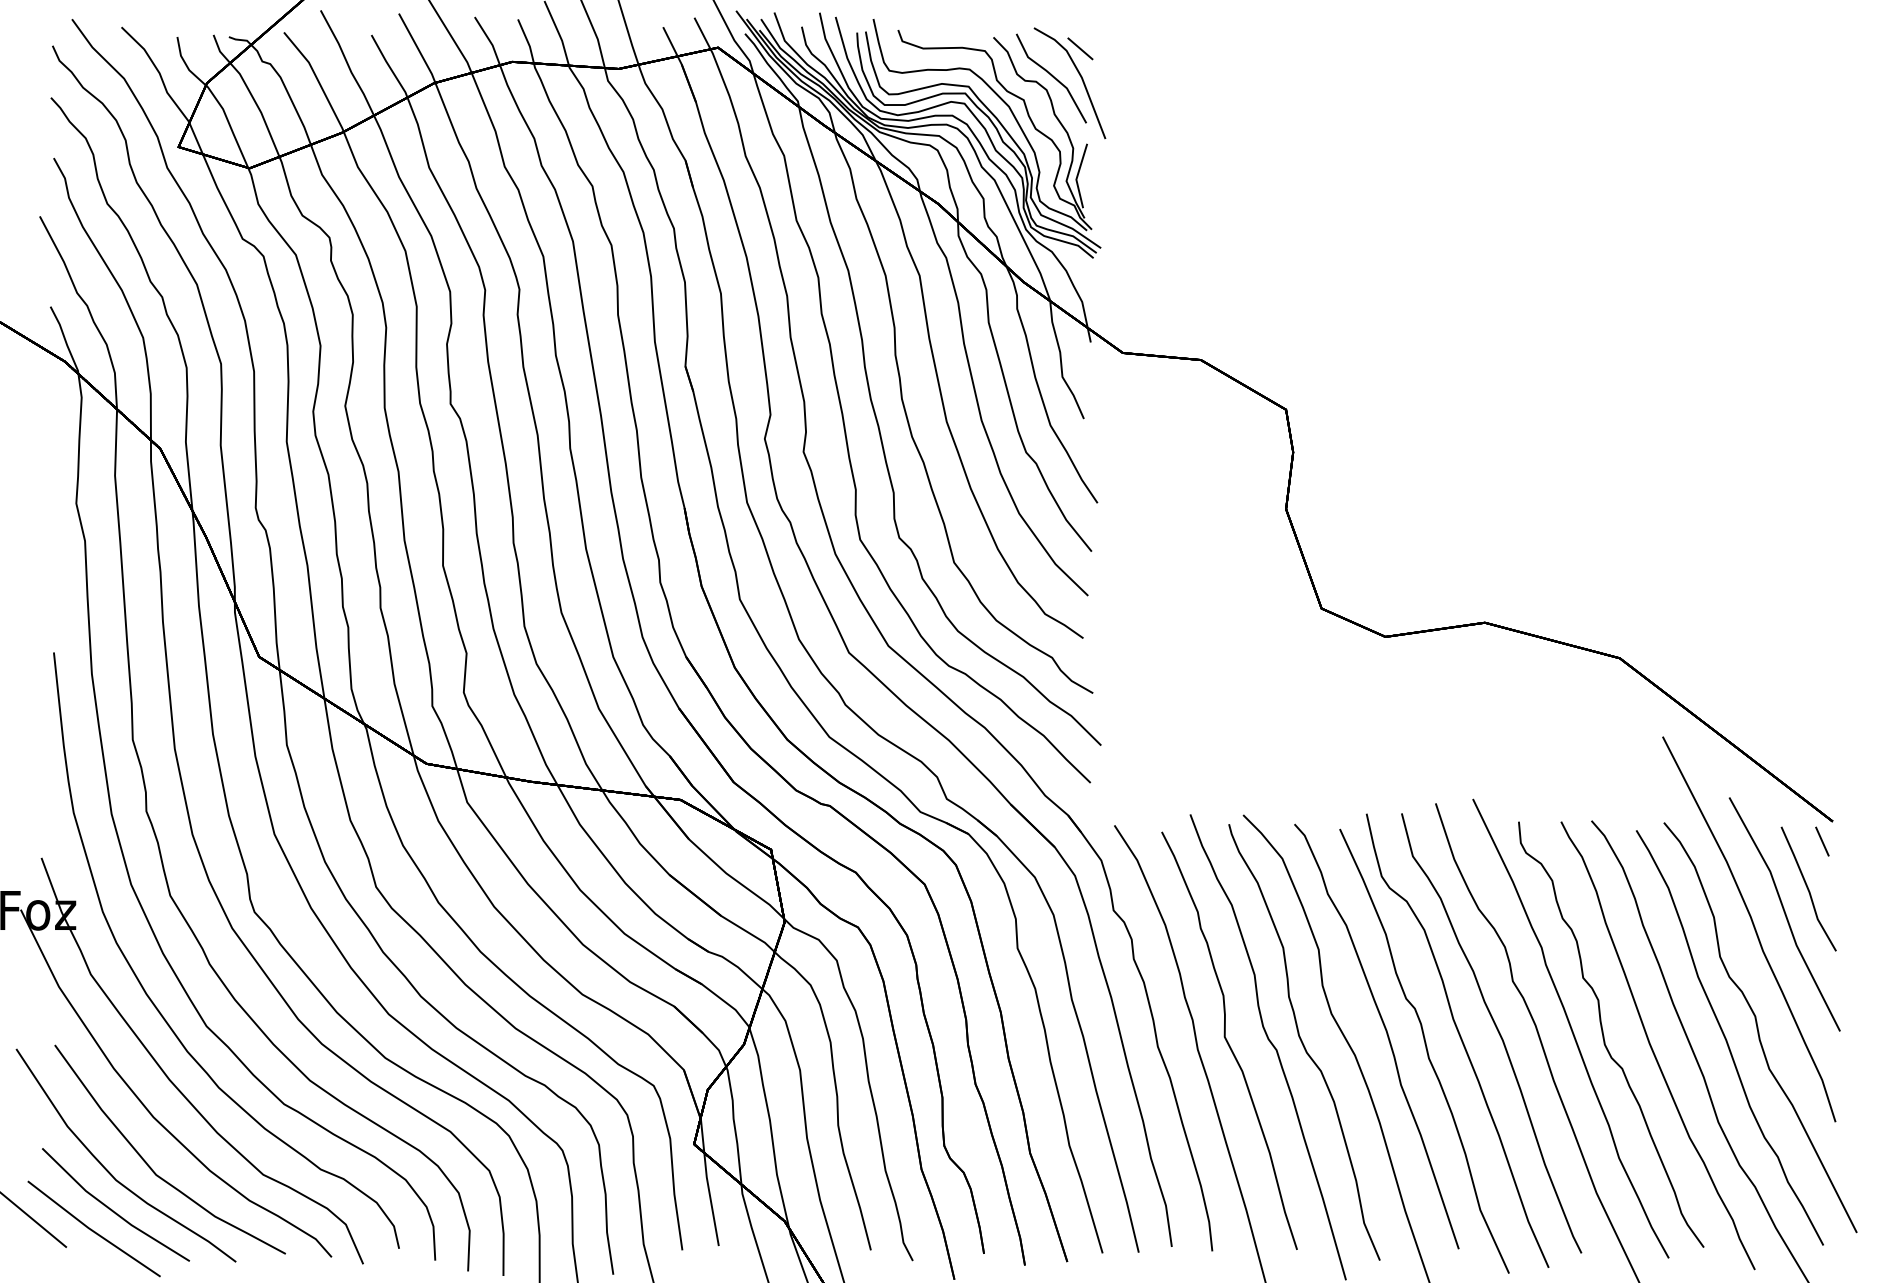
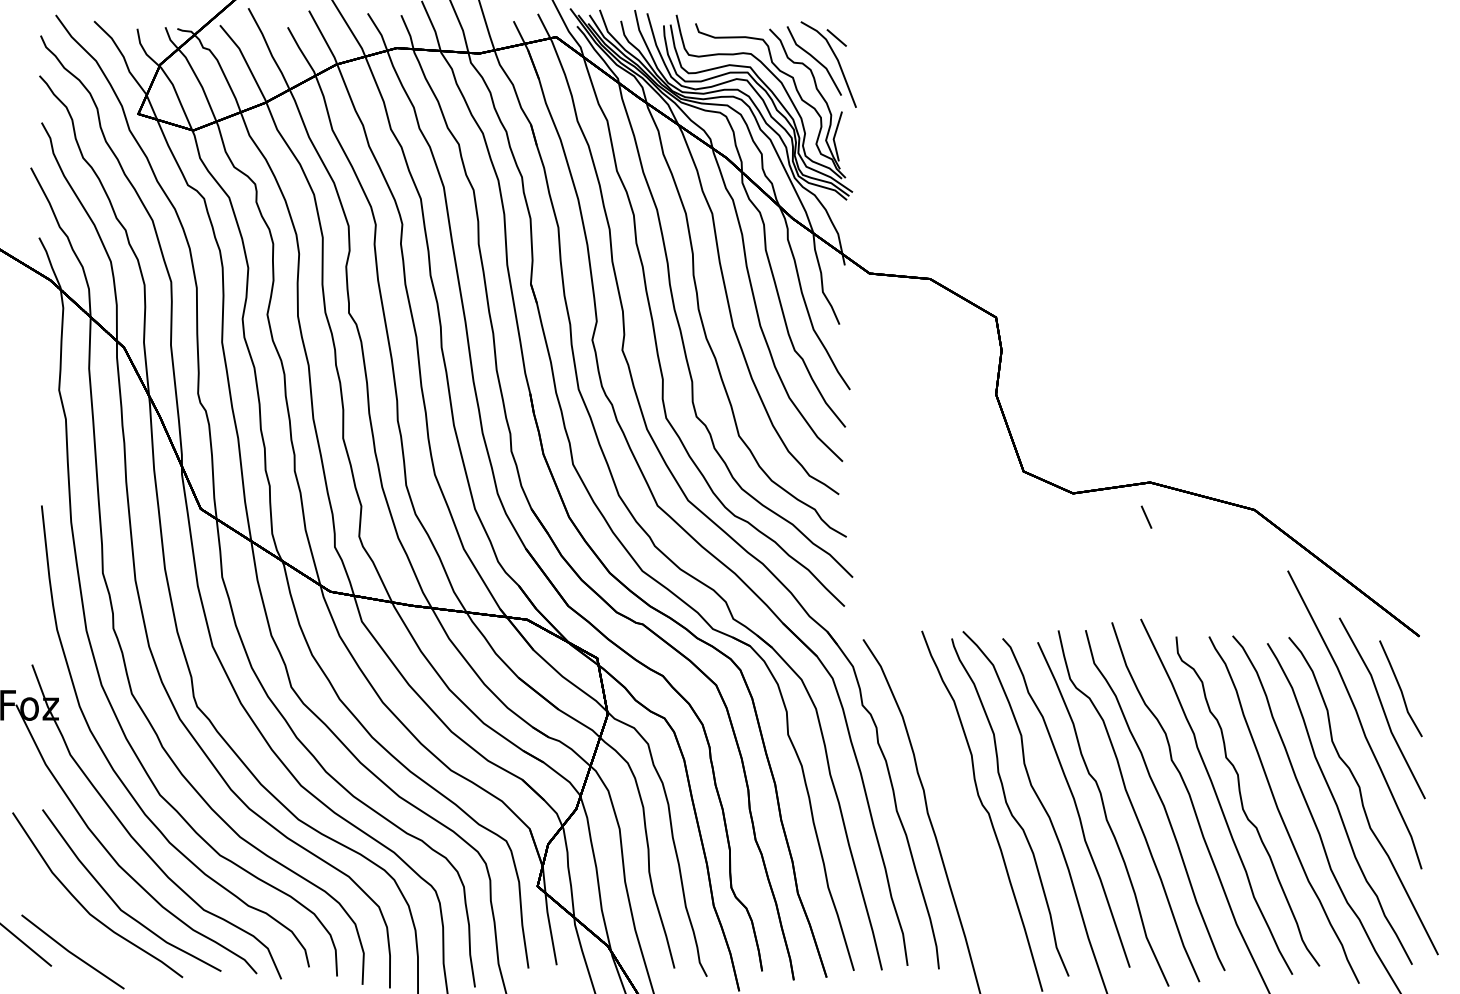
line: (1822, 841) -> (1146, 517), moved
part: (1229, 1040) -> (952, 806), removed
part: (111, 1208) -> (86, 936), removed

